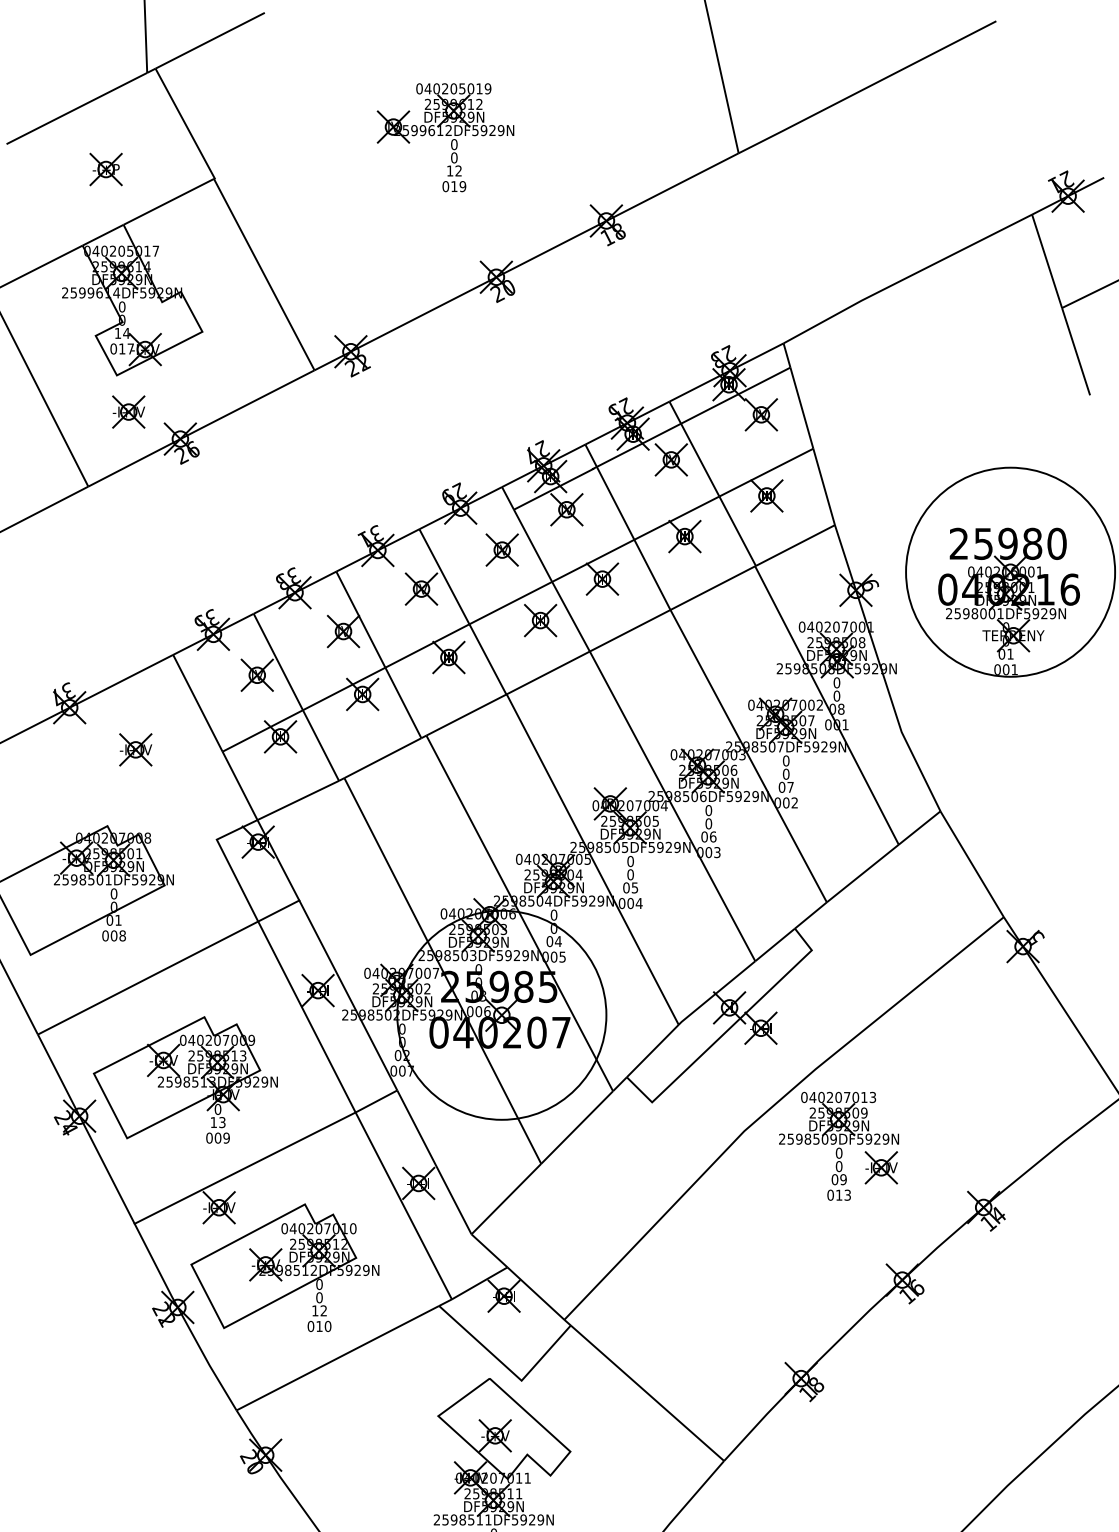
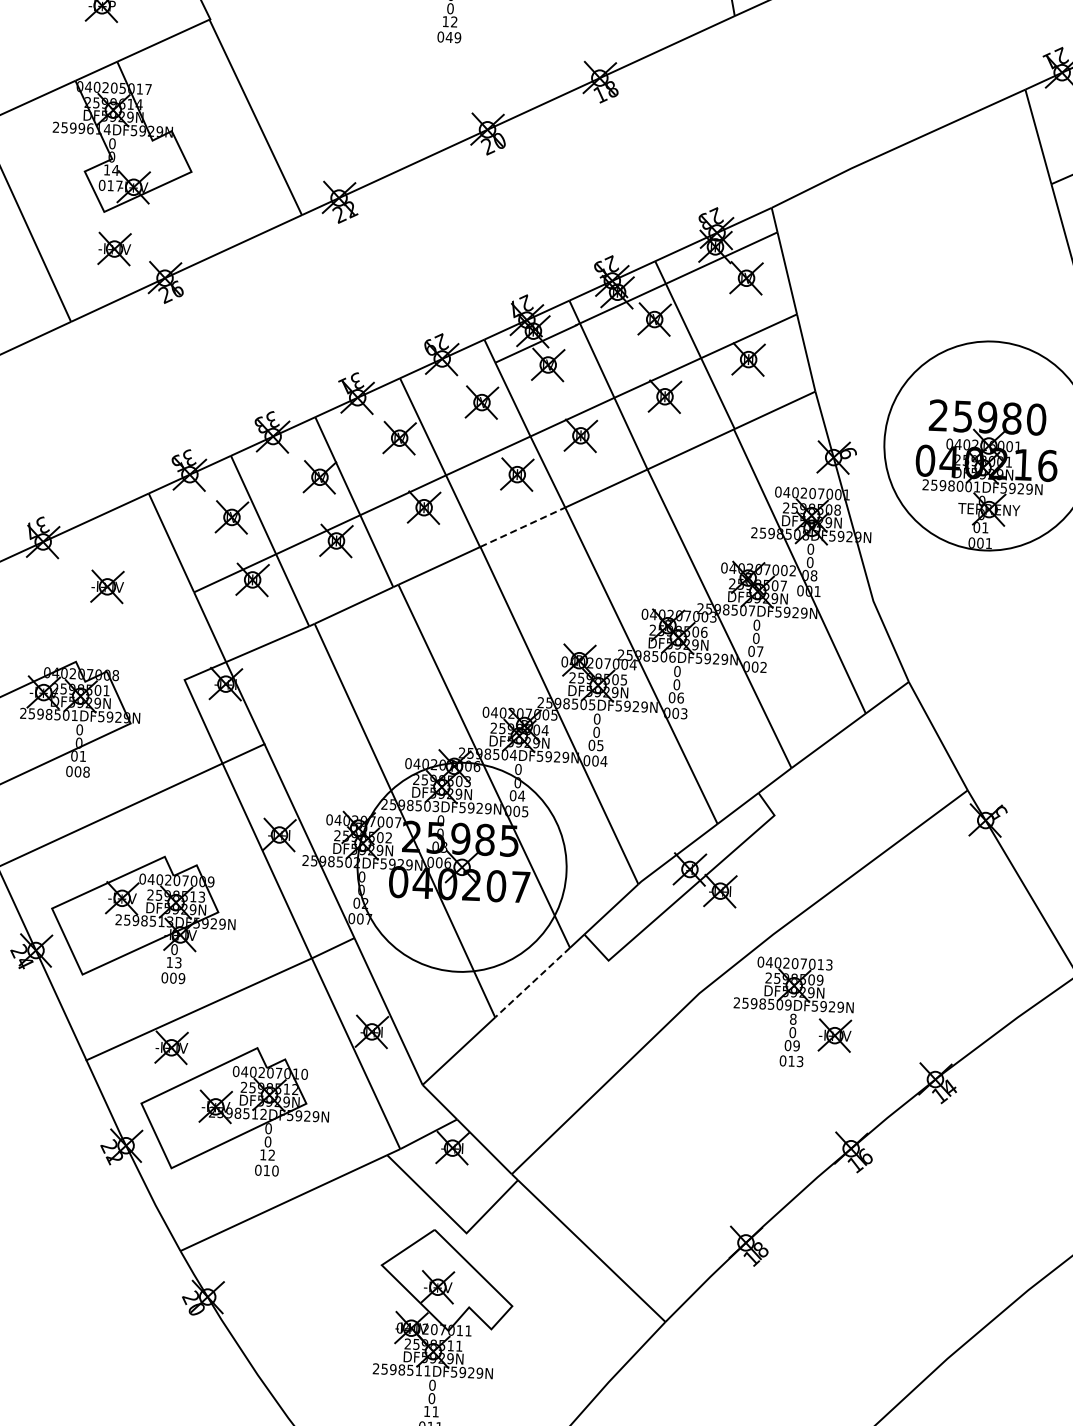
text: (453, 186) -> (448, 37), 019 -> 049
line: (548, 672) -> (523, 526), solid -> dashed
line: (576, 1127) -> (531, 982), solid -> dashed
text: (838, 1153) -> (792, 1019), 0 -> 8

